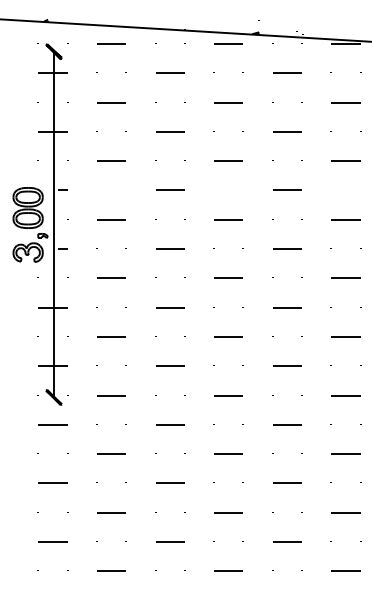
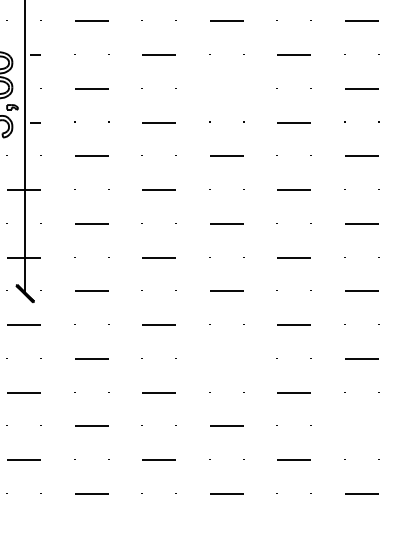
line: (228, 219) -> (226, 88), removed
line: (228, 453) -> (226, 358), removed
line: (345, 512) -> (361, 426), removed

